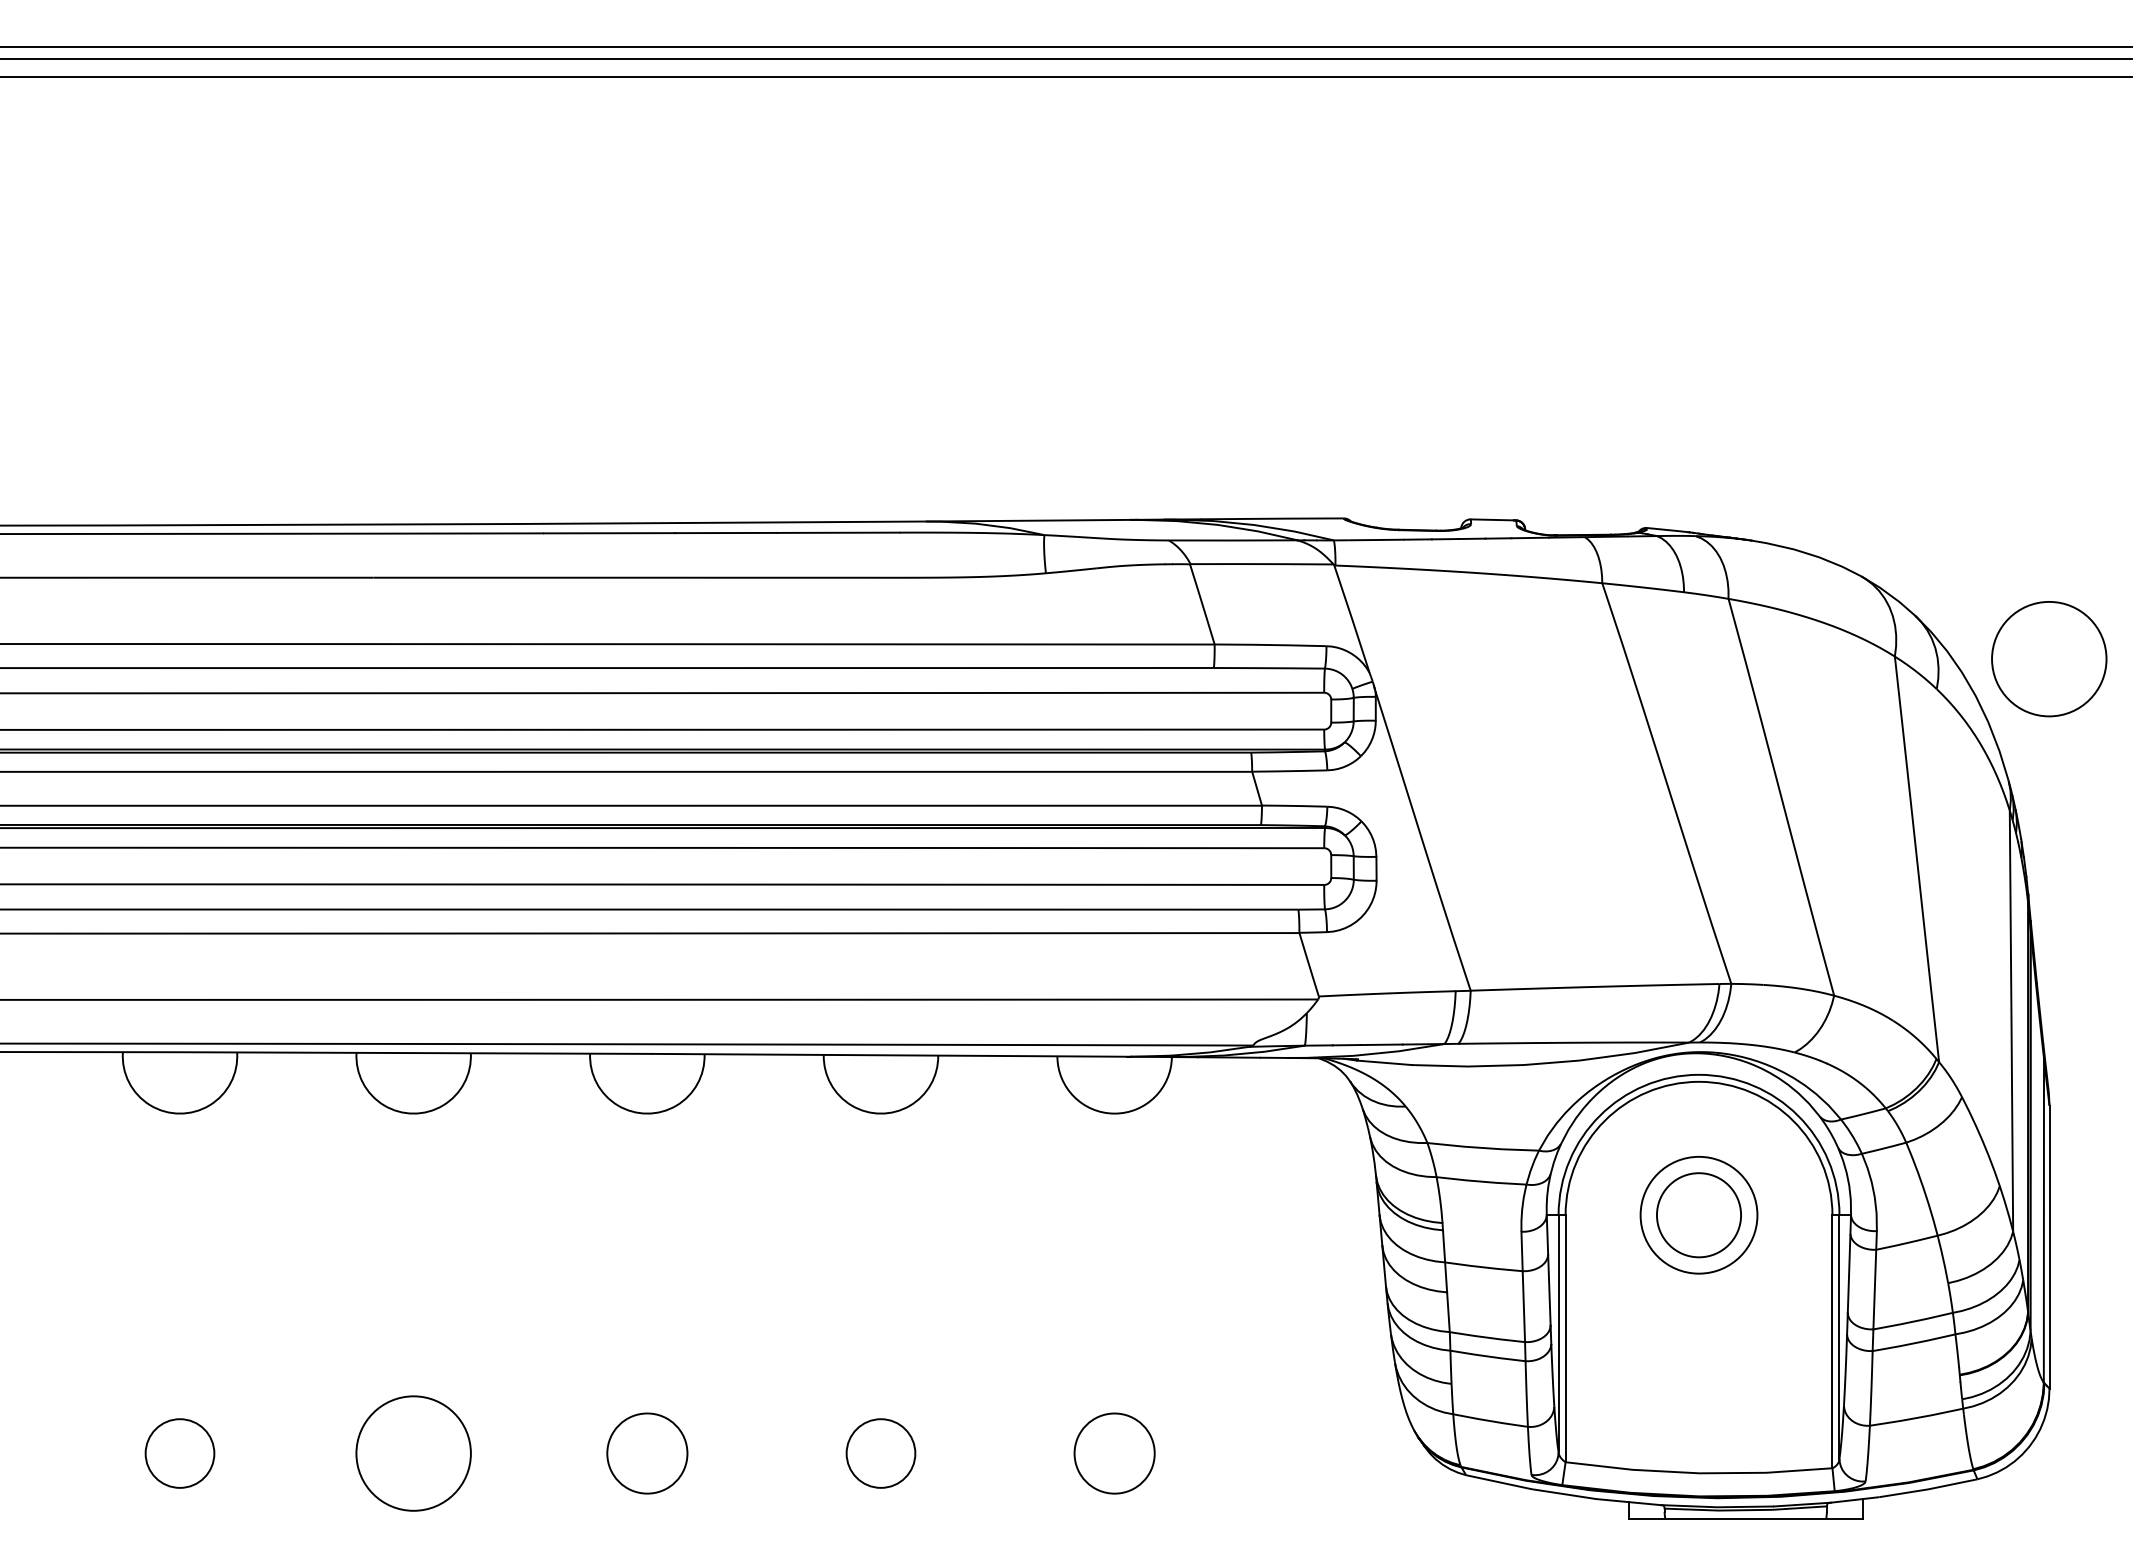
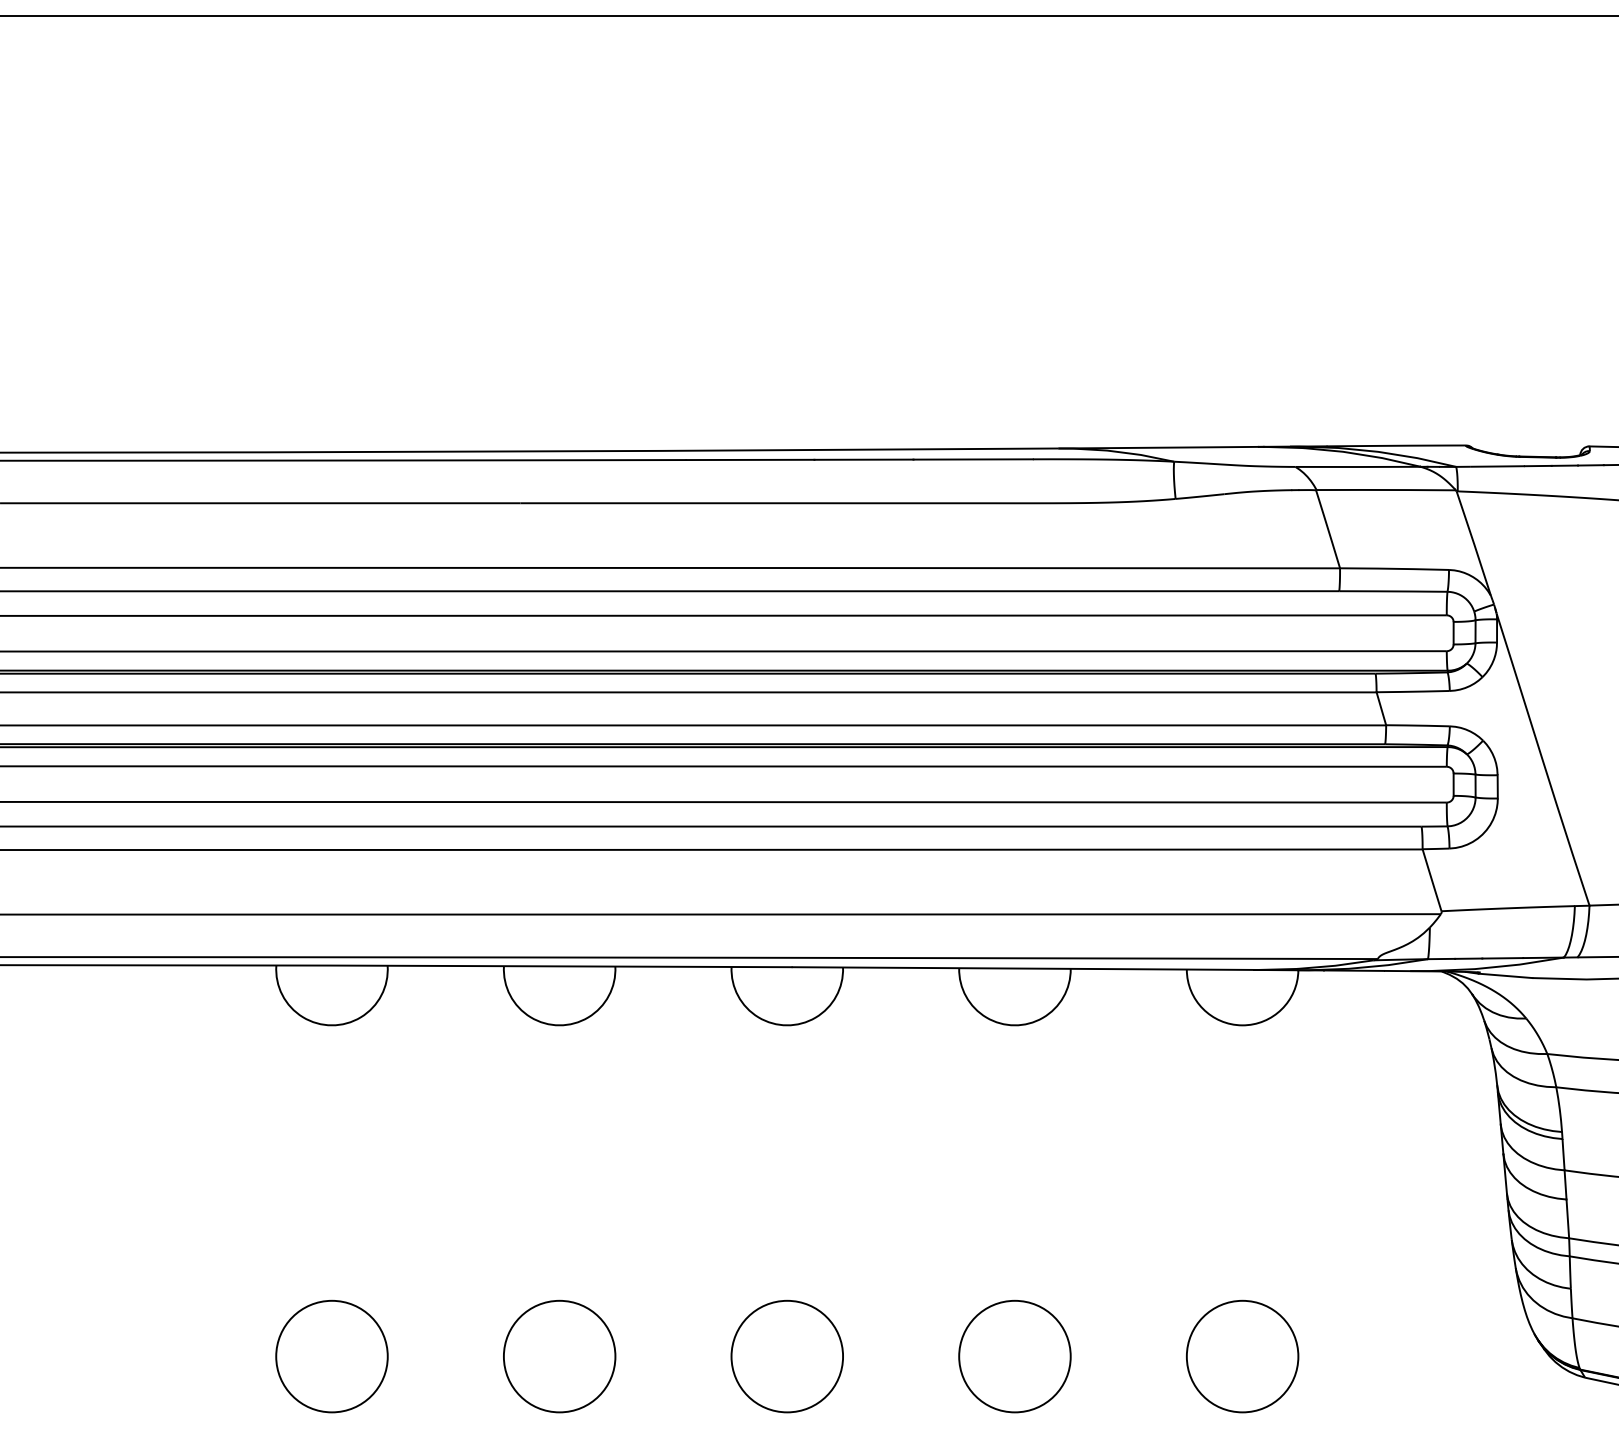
circle: (179, 1453) -> (331, 1356), size x1.67
circle: (647, 1453) -> (787, 1356), size x1.43
circle: (880, 1453) -> (1014, 1356), size x1.67
circle: (1114, 1453) -> (1242, 1356), size x1.43

